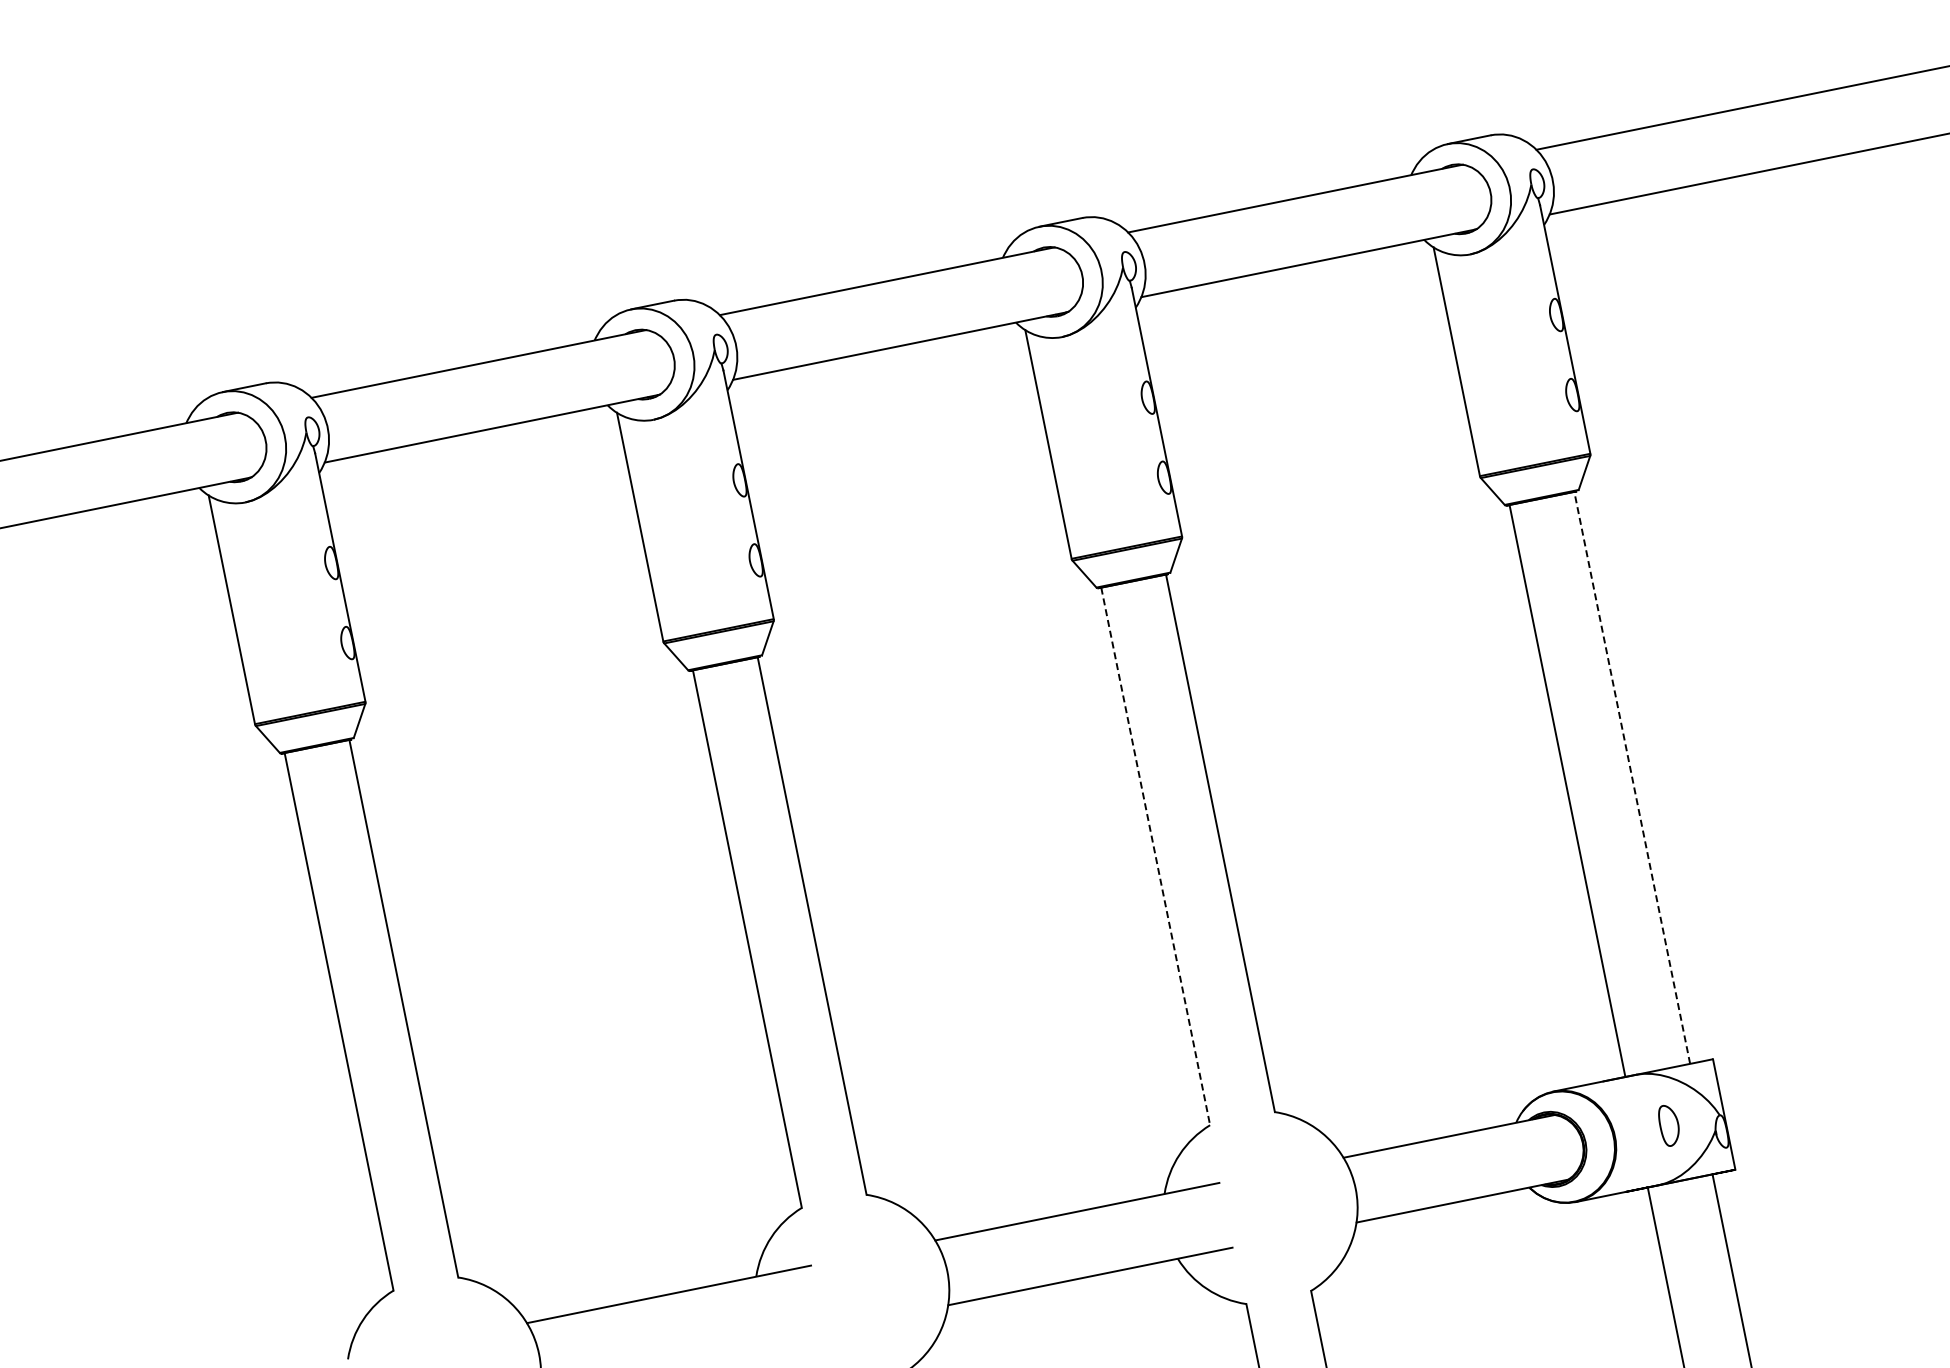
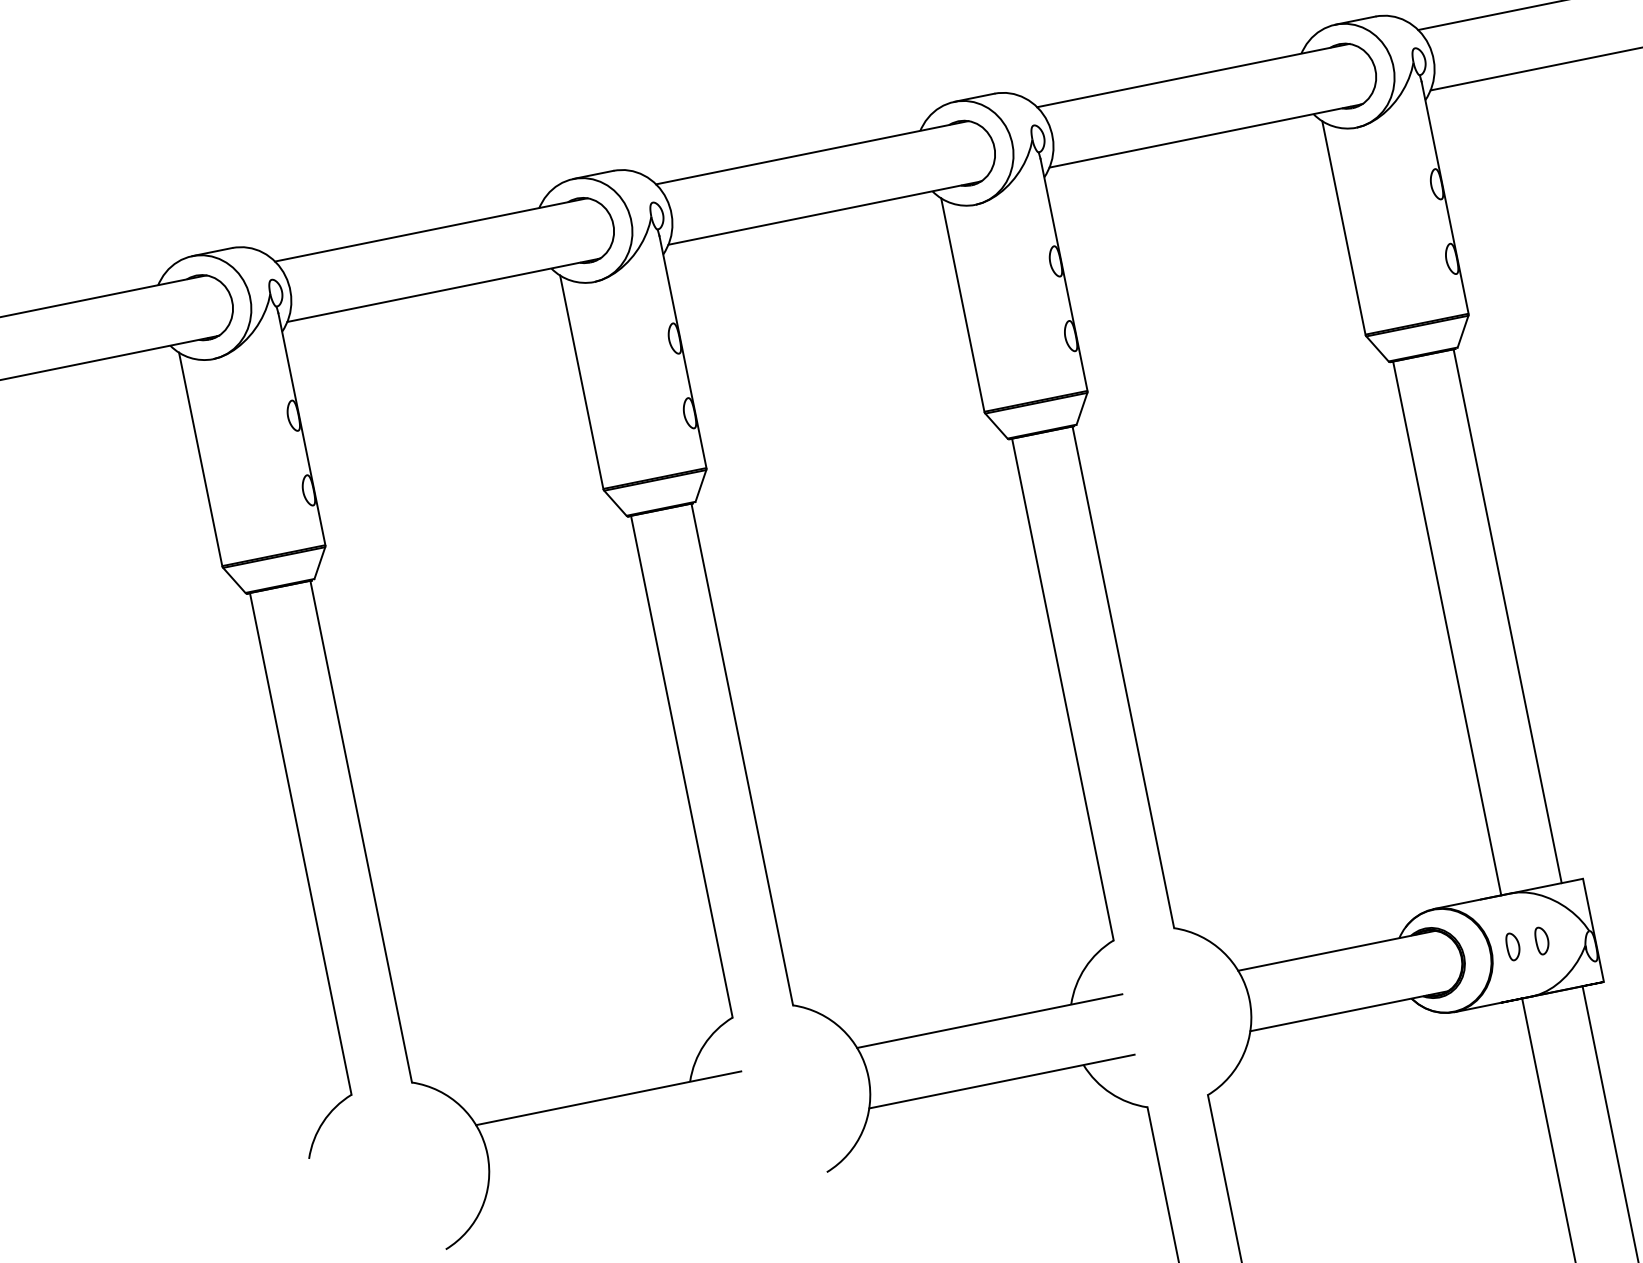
line: (1632, 777) -> (1507, 615), dashed -> solid
line: (1155, 856) -> (1062, 689), dashed -> solid
part: (1668, 1125) -> (1541, 940), size x0.71
part: (1637, 1132) -> (1512, 947), added

